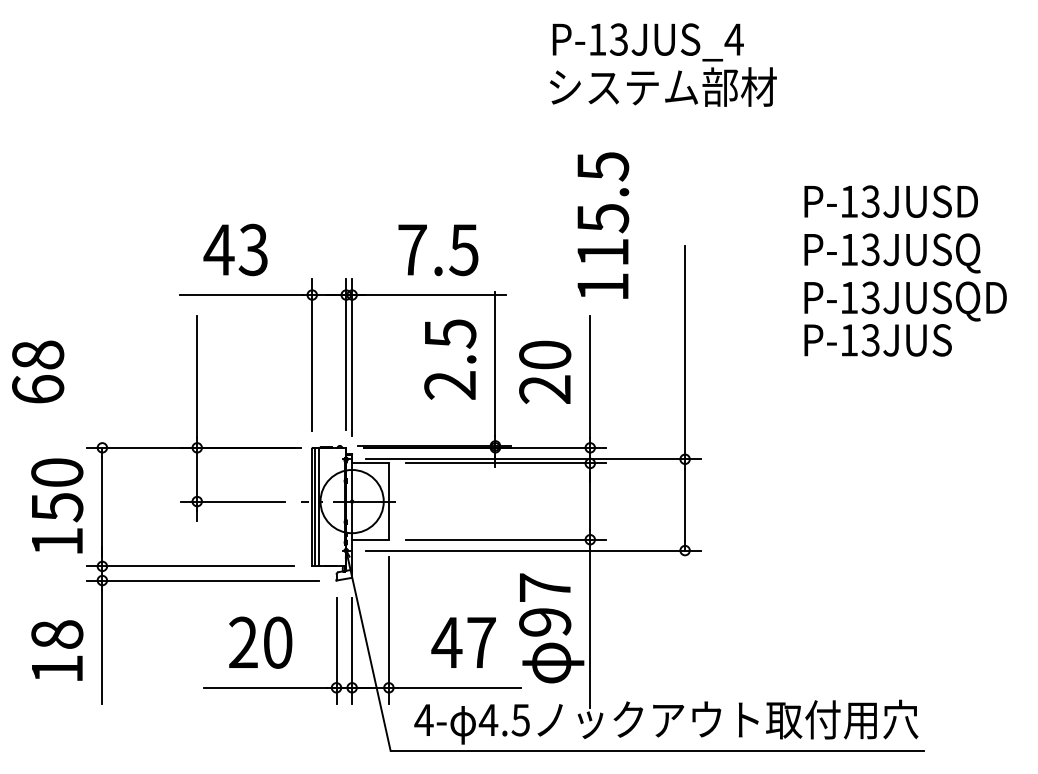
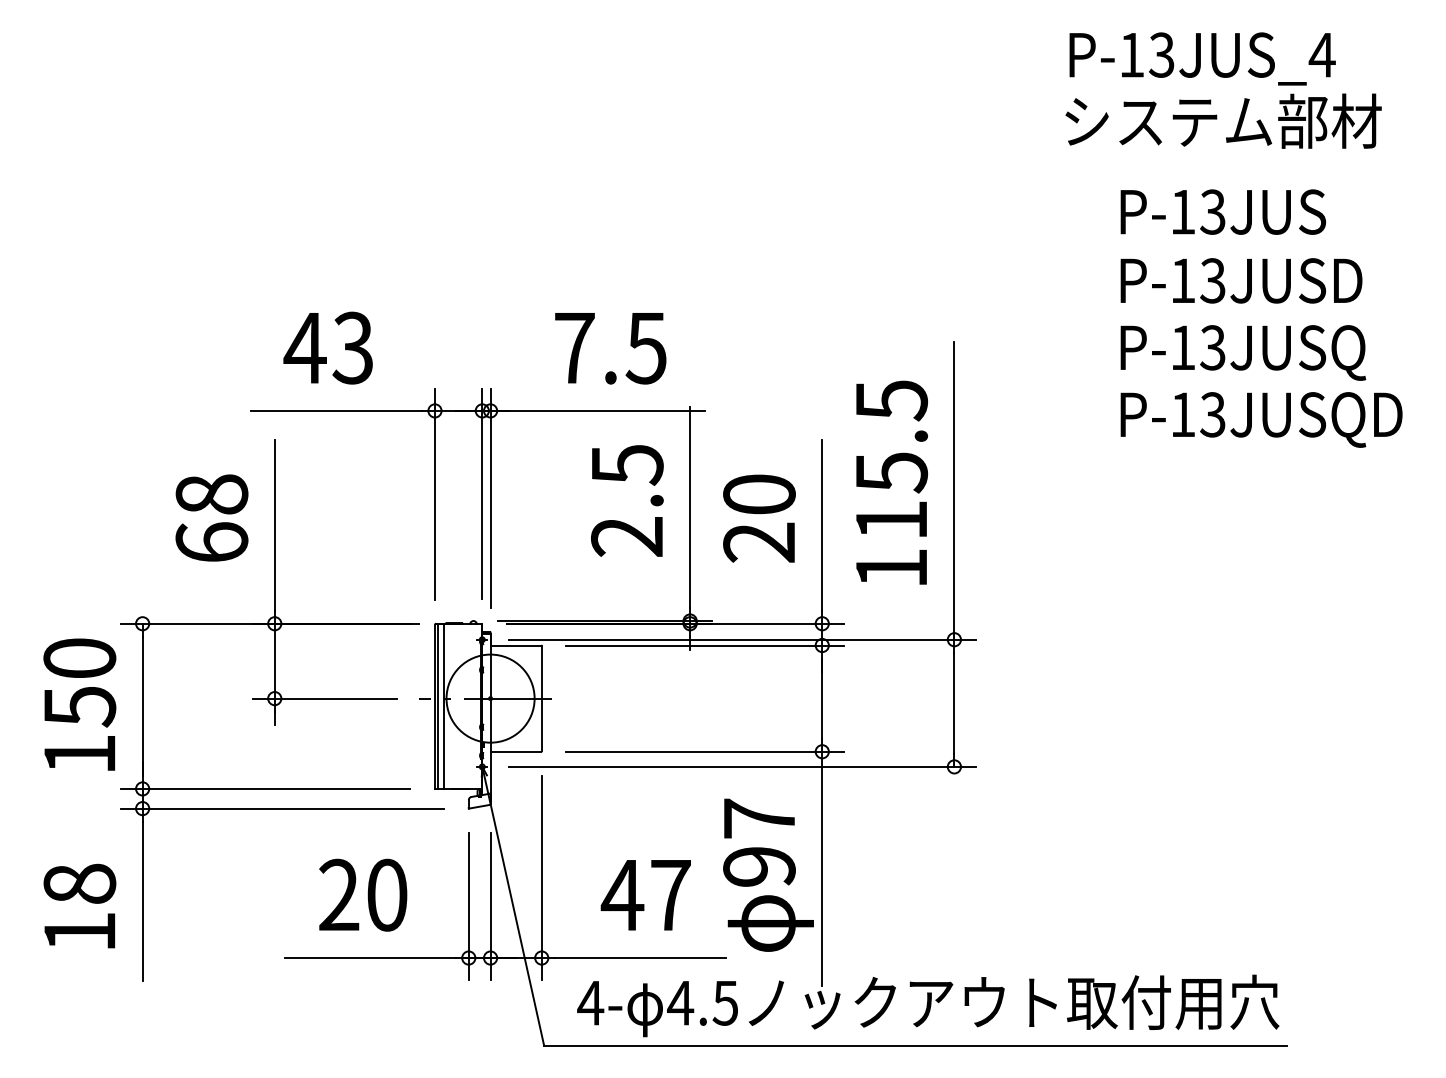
text: (663, 64) -> (1223, 89), moved
text: (603, 225) -> (892, 482), moved
text: (877, 340) -> (1222, 212), moved
text: (38, 371) -> (212, 517), moved

